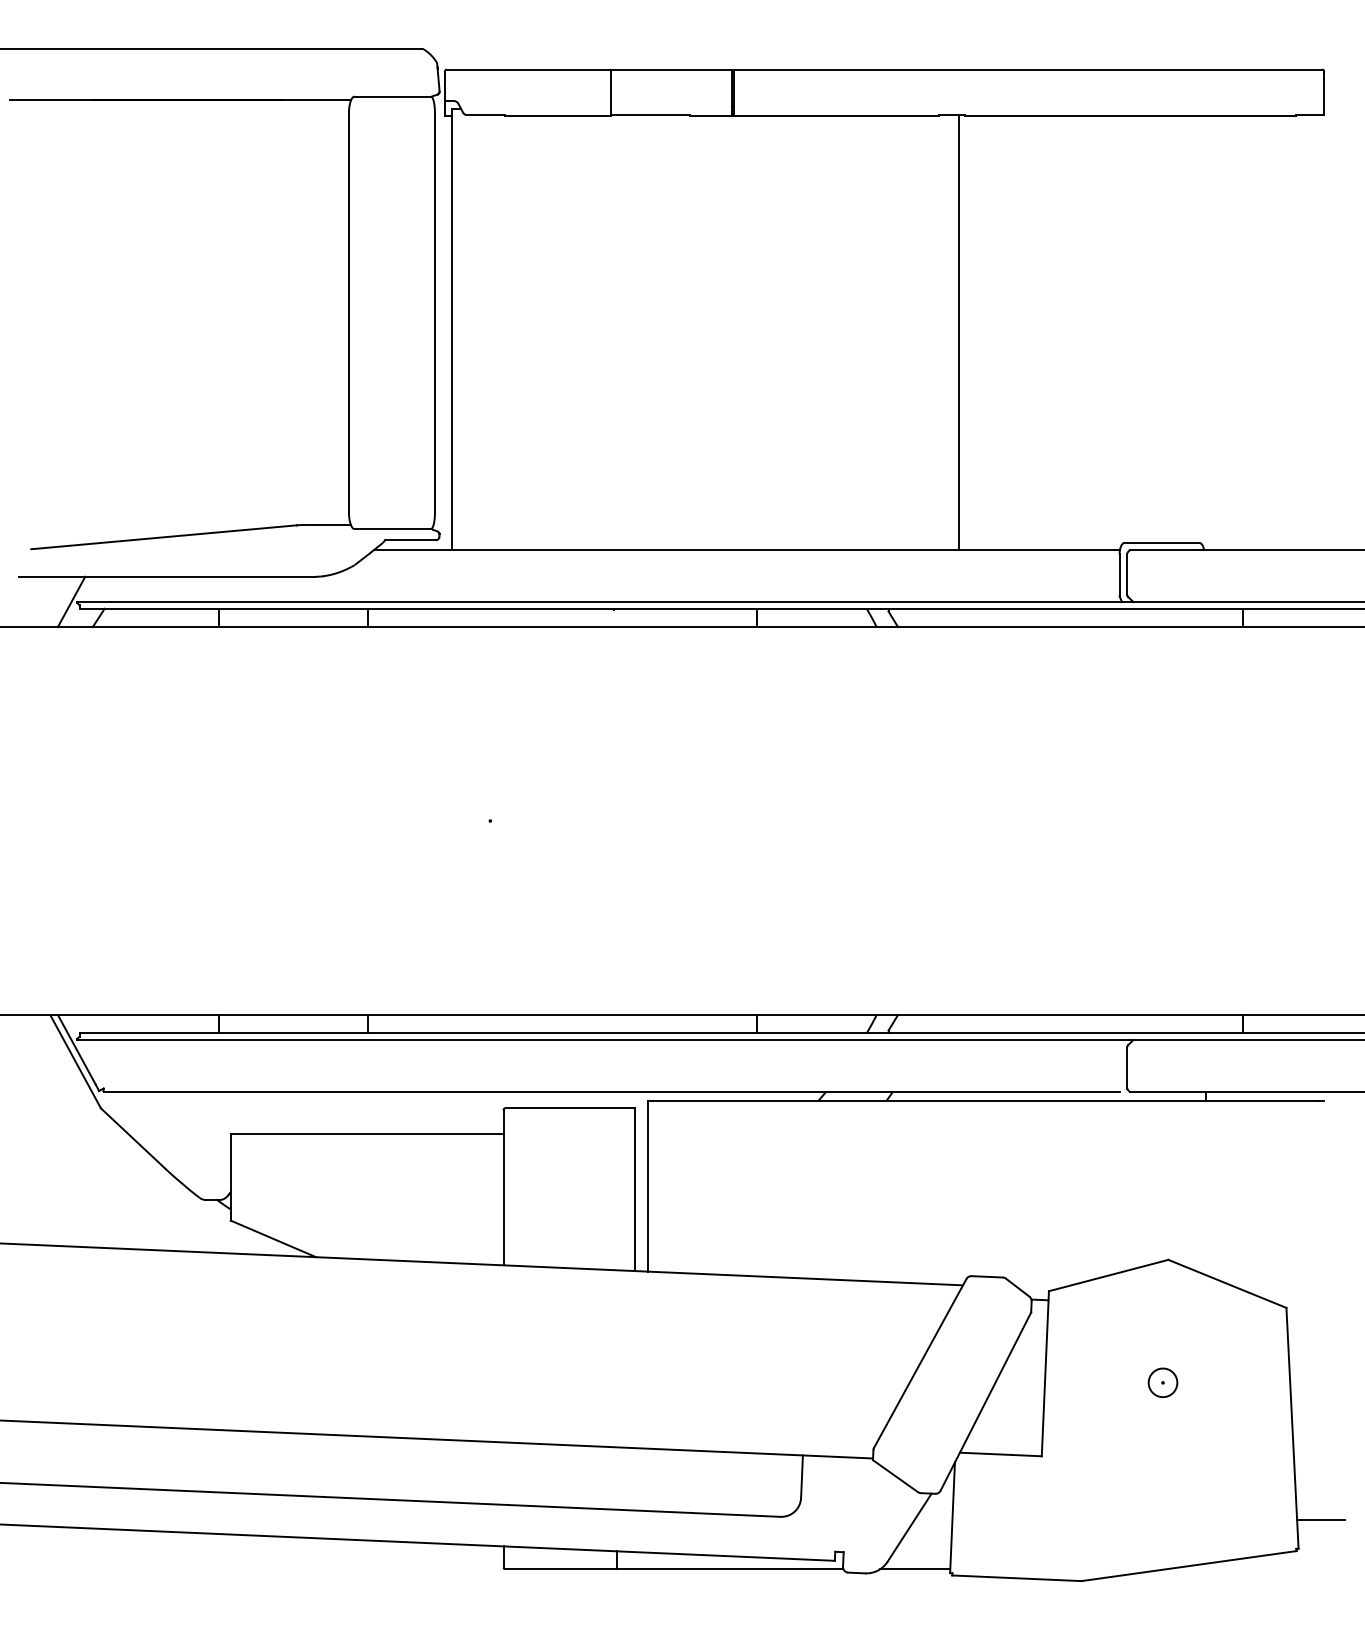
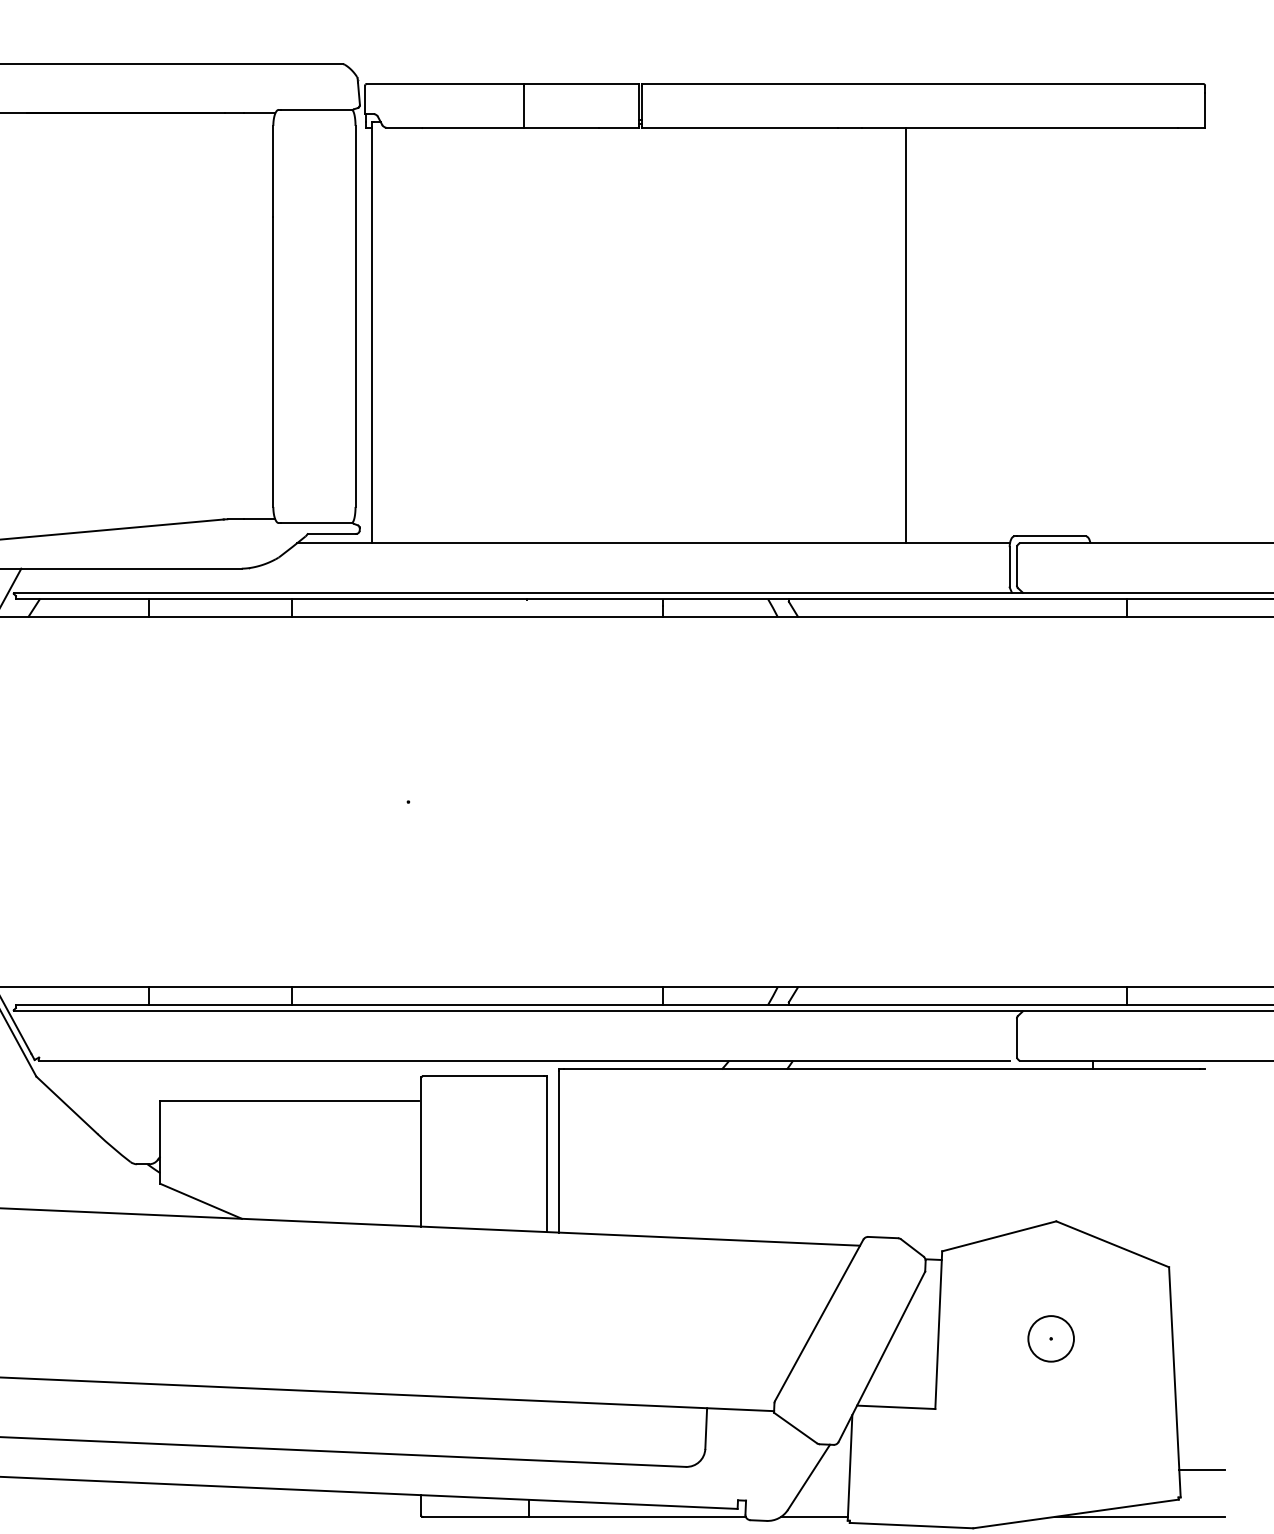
line: (958, 332) -> (906, 335), moved
circle: (1162, 1382) -> (1050, 1338), size x1.67
line: (1256, 1569) -> (1140, 1517), added

